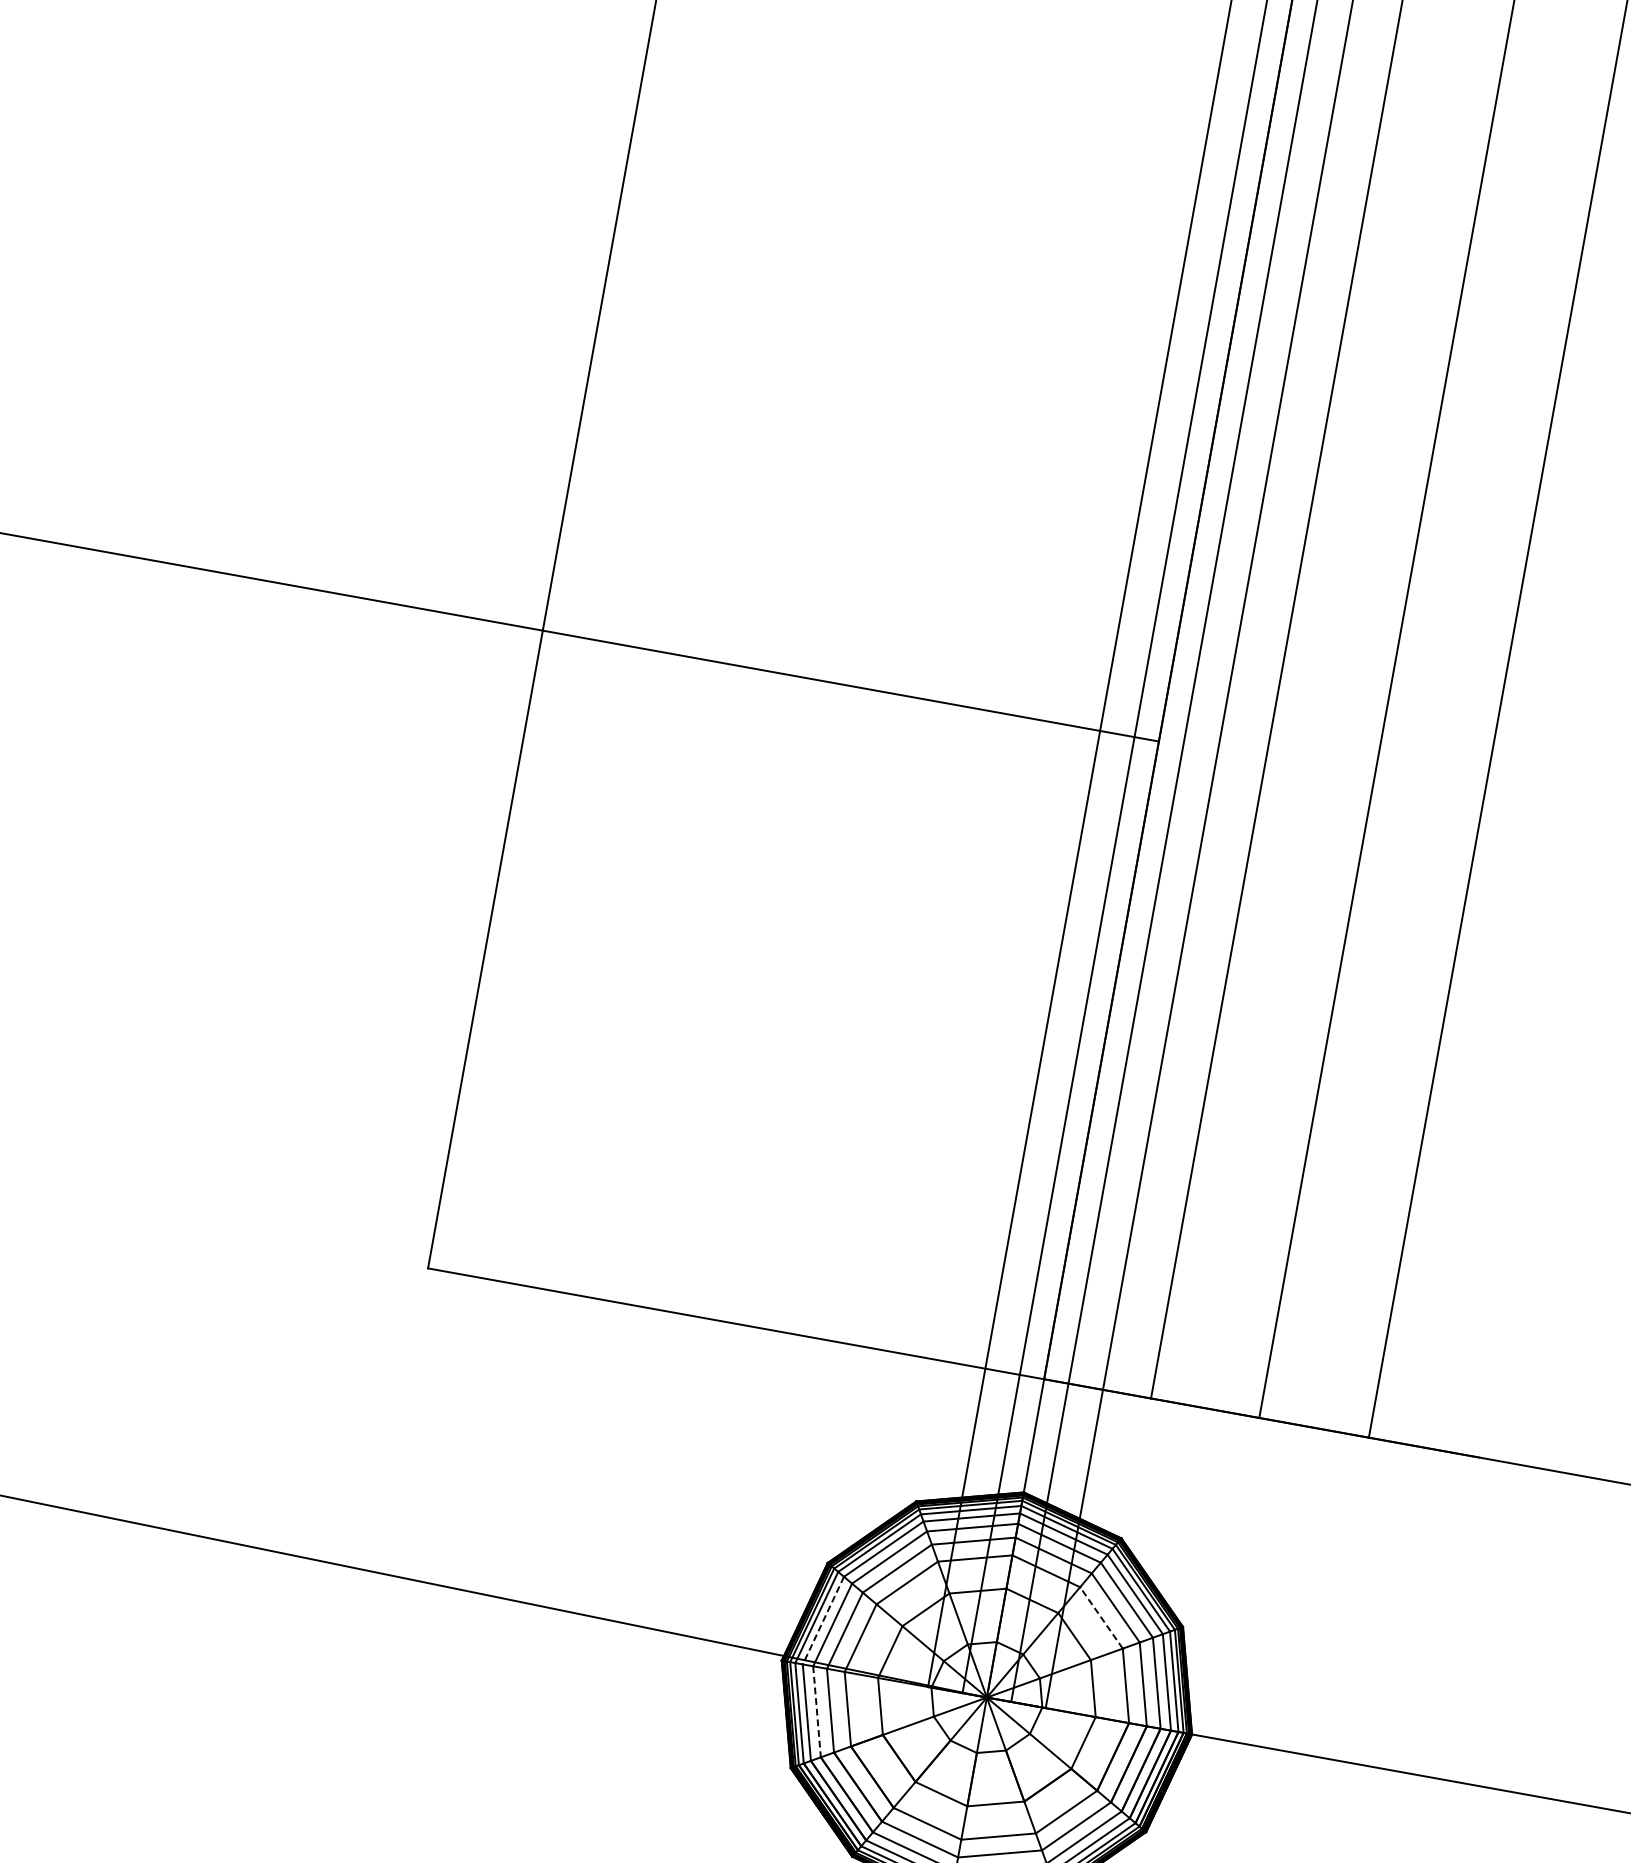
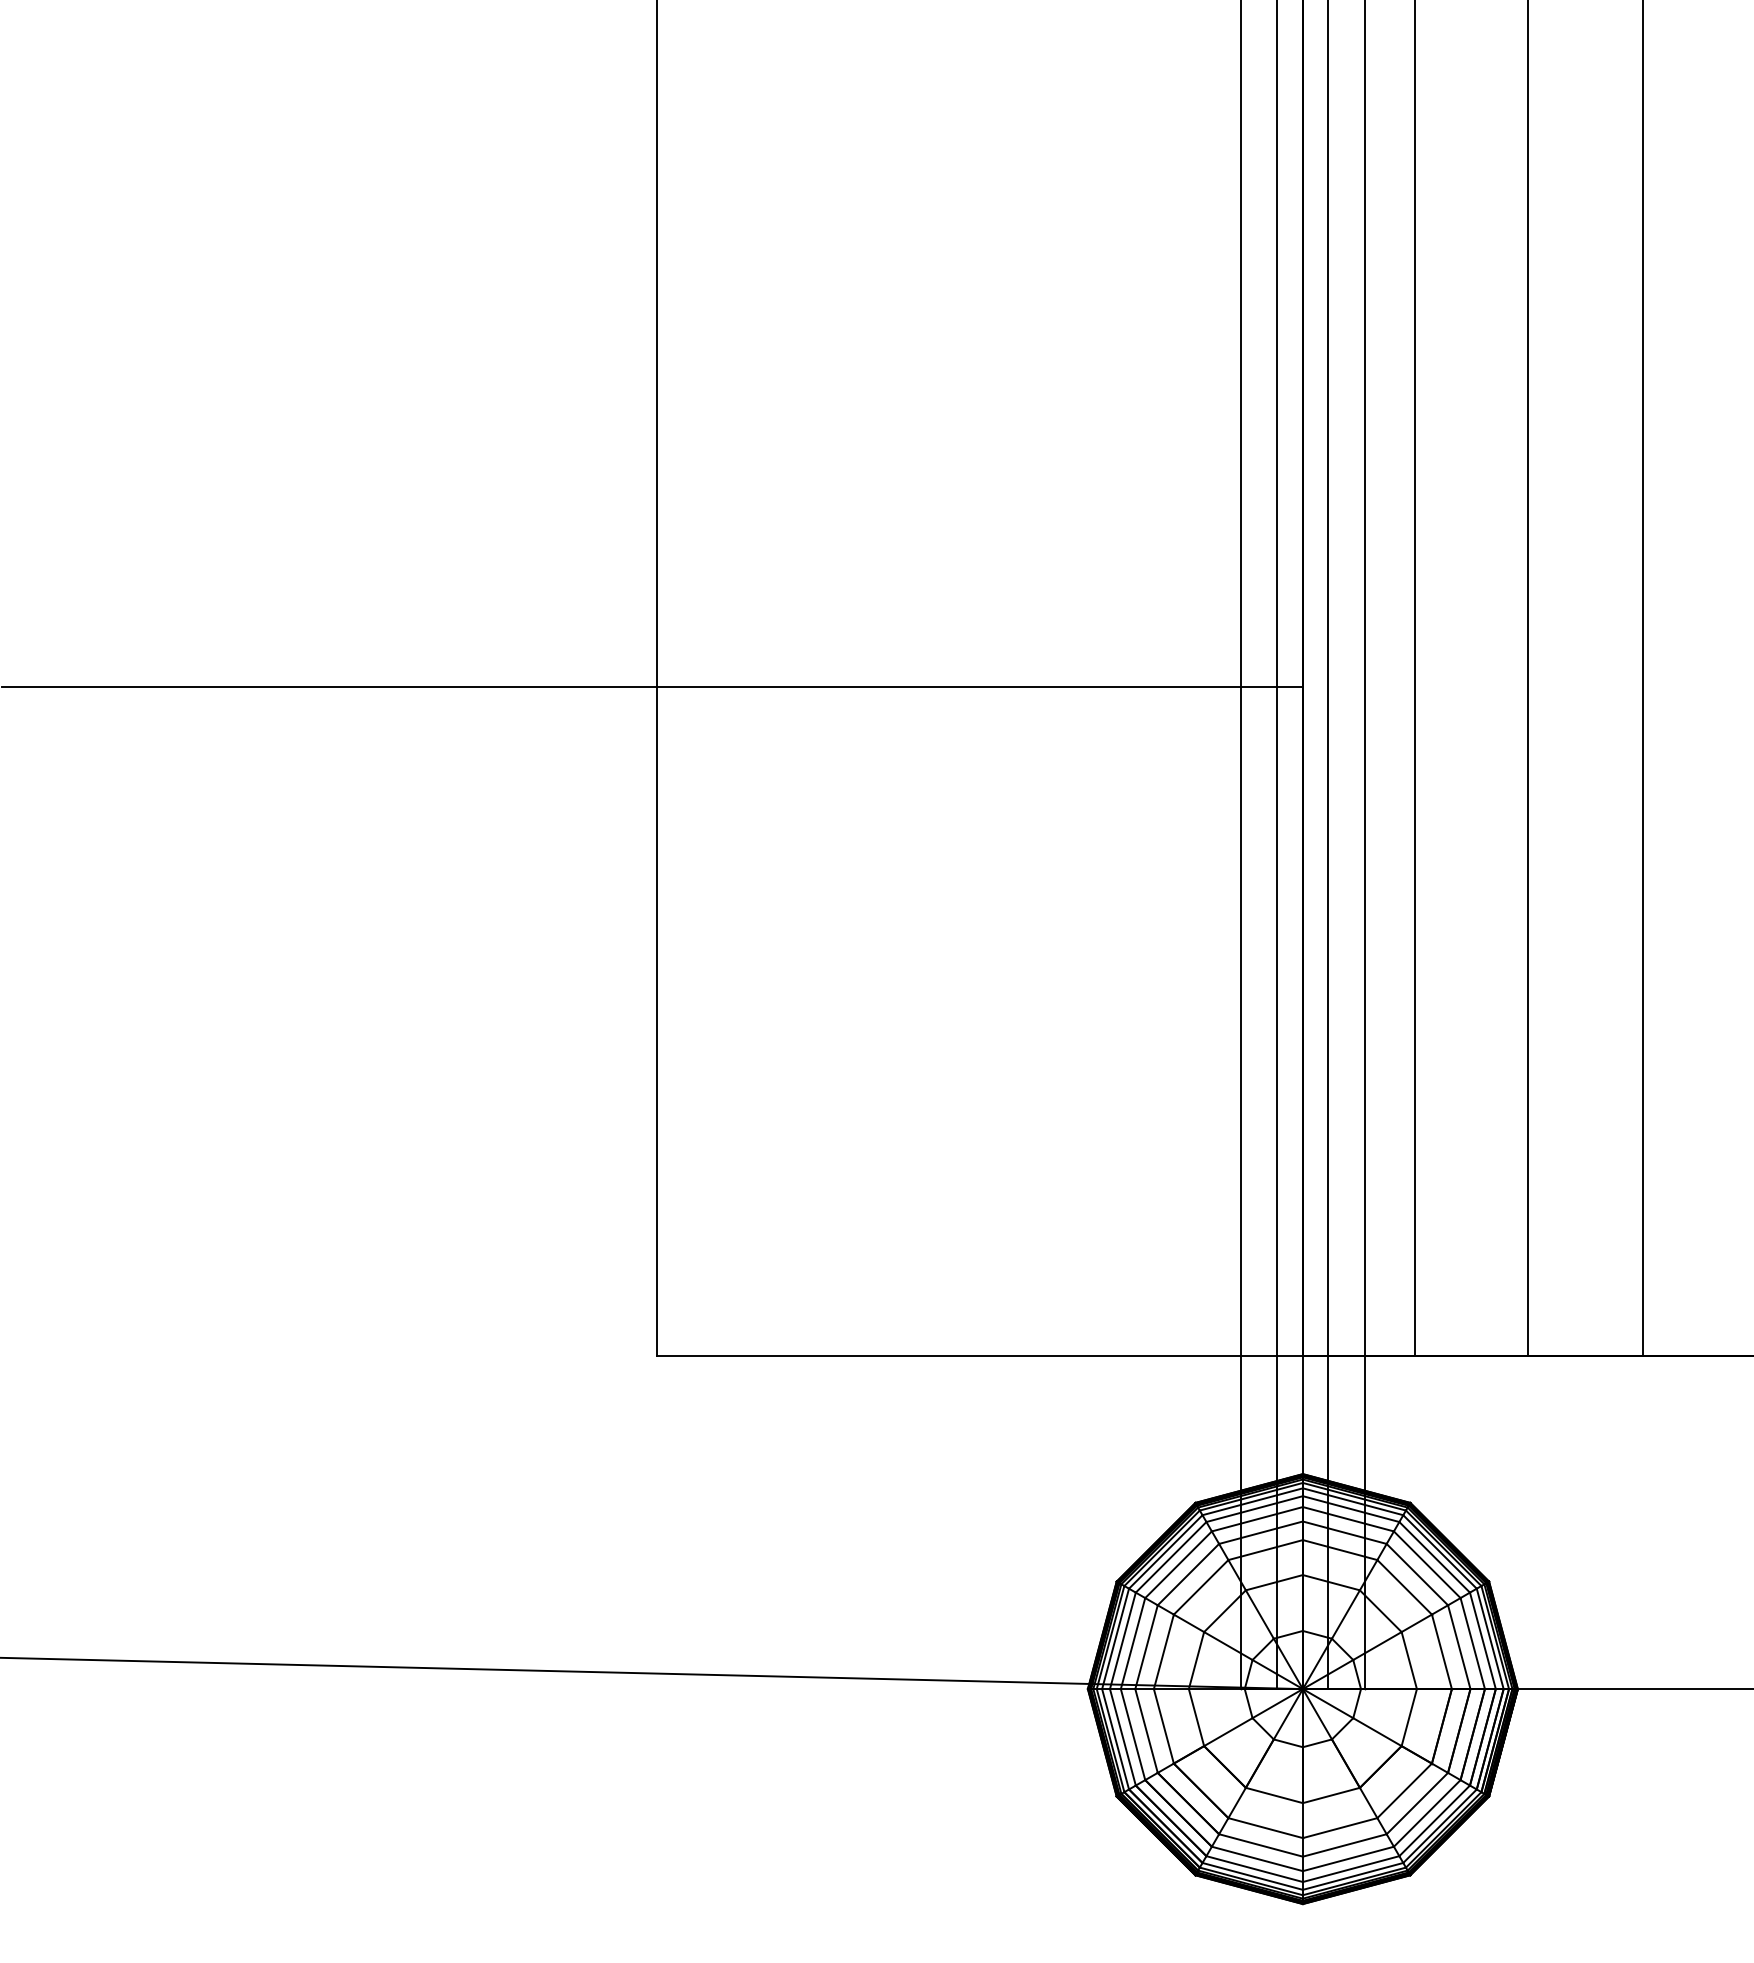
line: (1101, 1618) -> (1404, 1587), dashed -> solid
line: (823, 1620) -> (1122, 1640), dashed -> solid
line: (817, 1712) -> (1133, 1735), dashed -> solid

